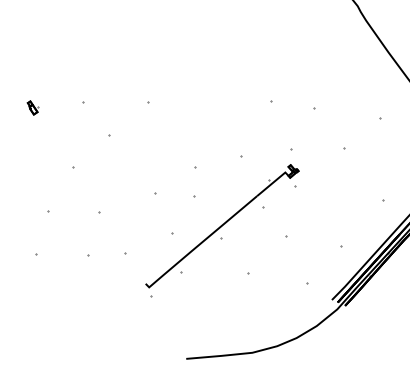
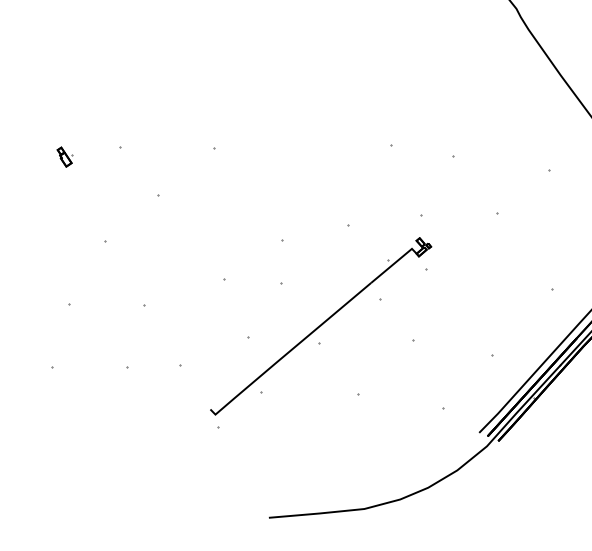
part: (32, 107) -> (64, 156), moved

